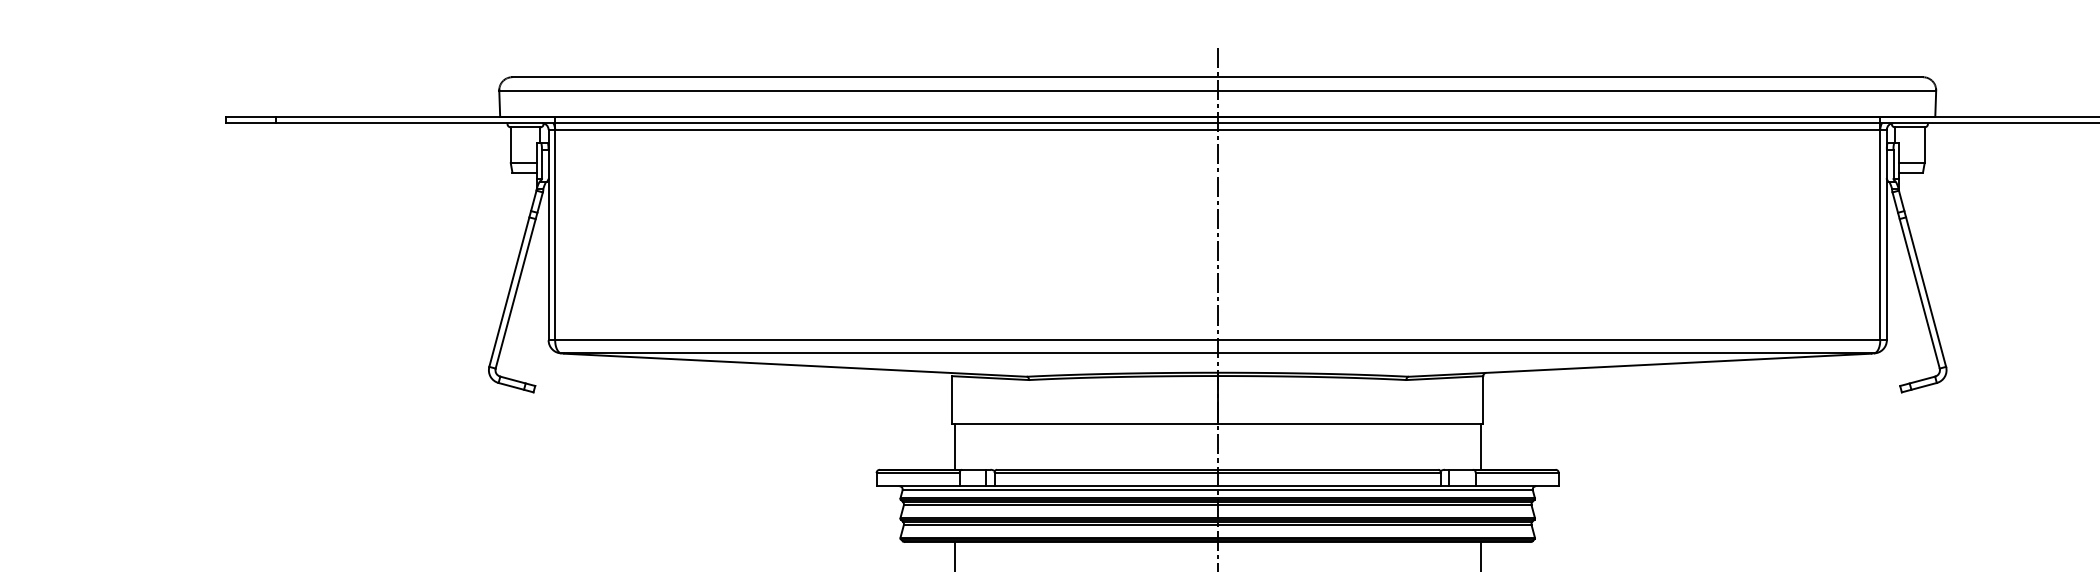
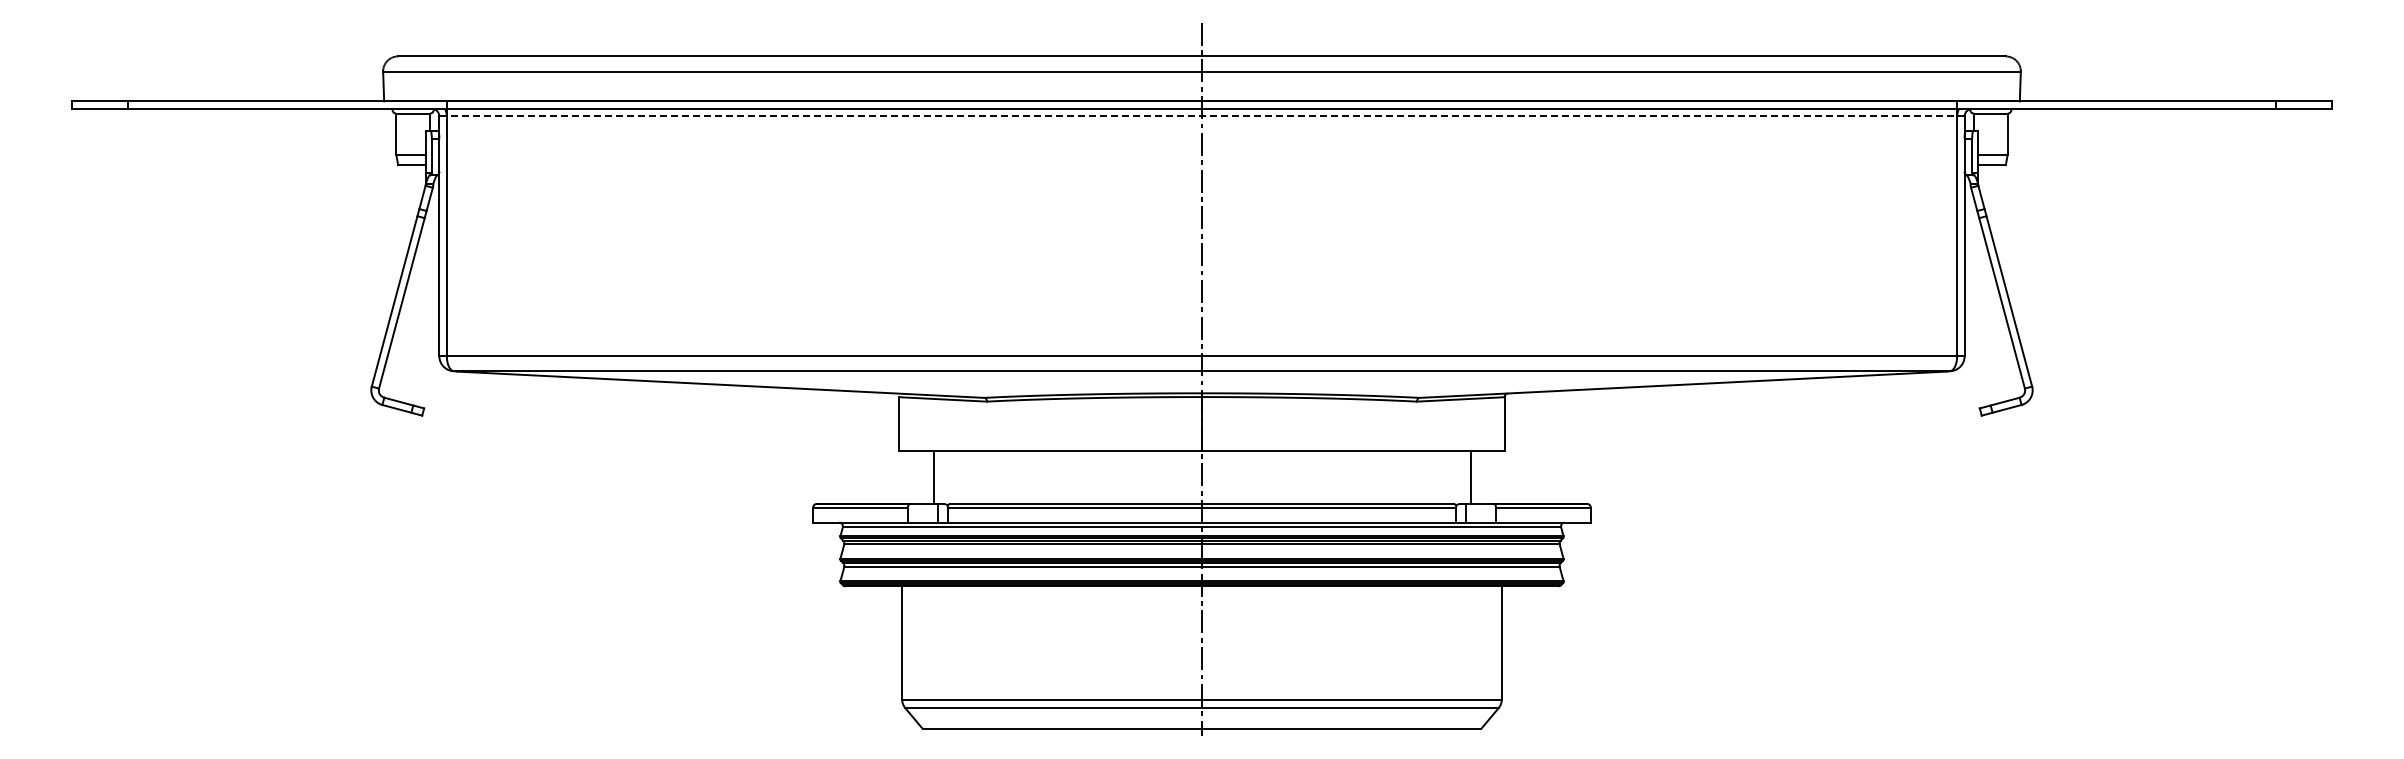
line: (1218, 129) -> (1202, 116), solid -> dashed
line: (954, 446) -> (934, 477), moved
line: (1480, 446) -> (1470, 477), moved

